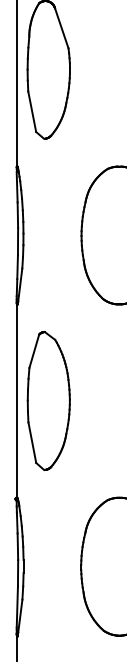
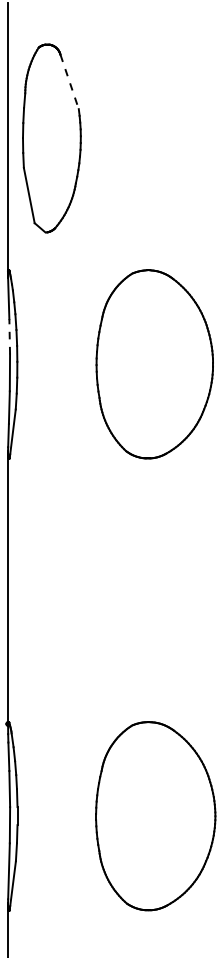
line: (61, 28) -> (69, 81), solid -> dashed
line: (17, 215) -> (9, 336), solid -> dashed
part: (48, 401) -> (51, 590), removed

